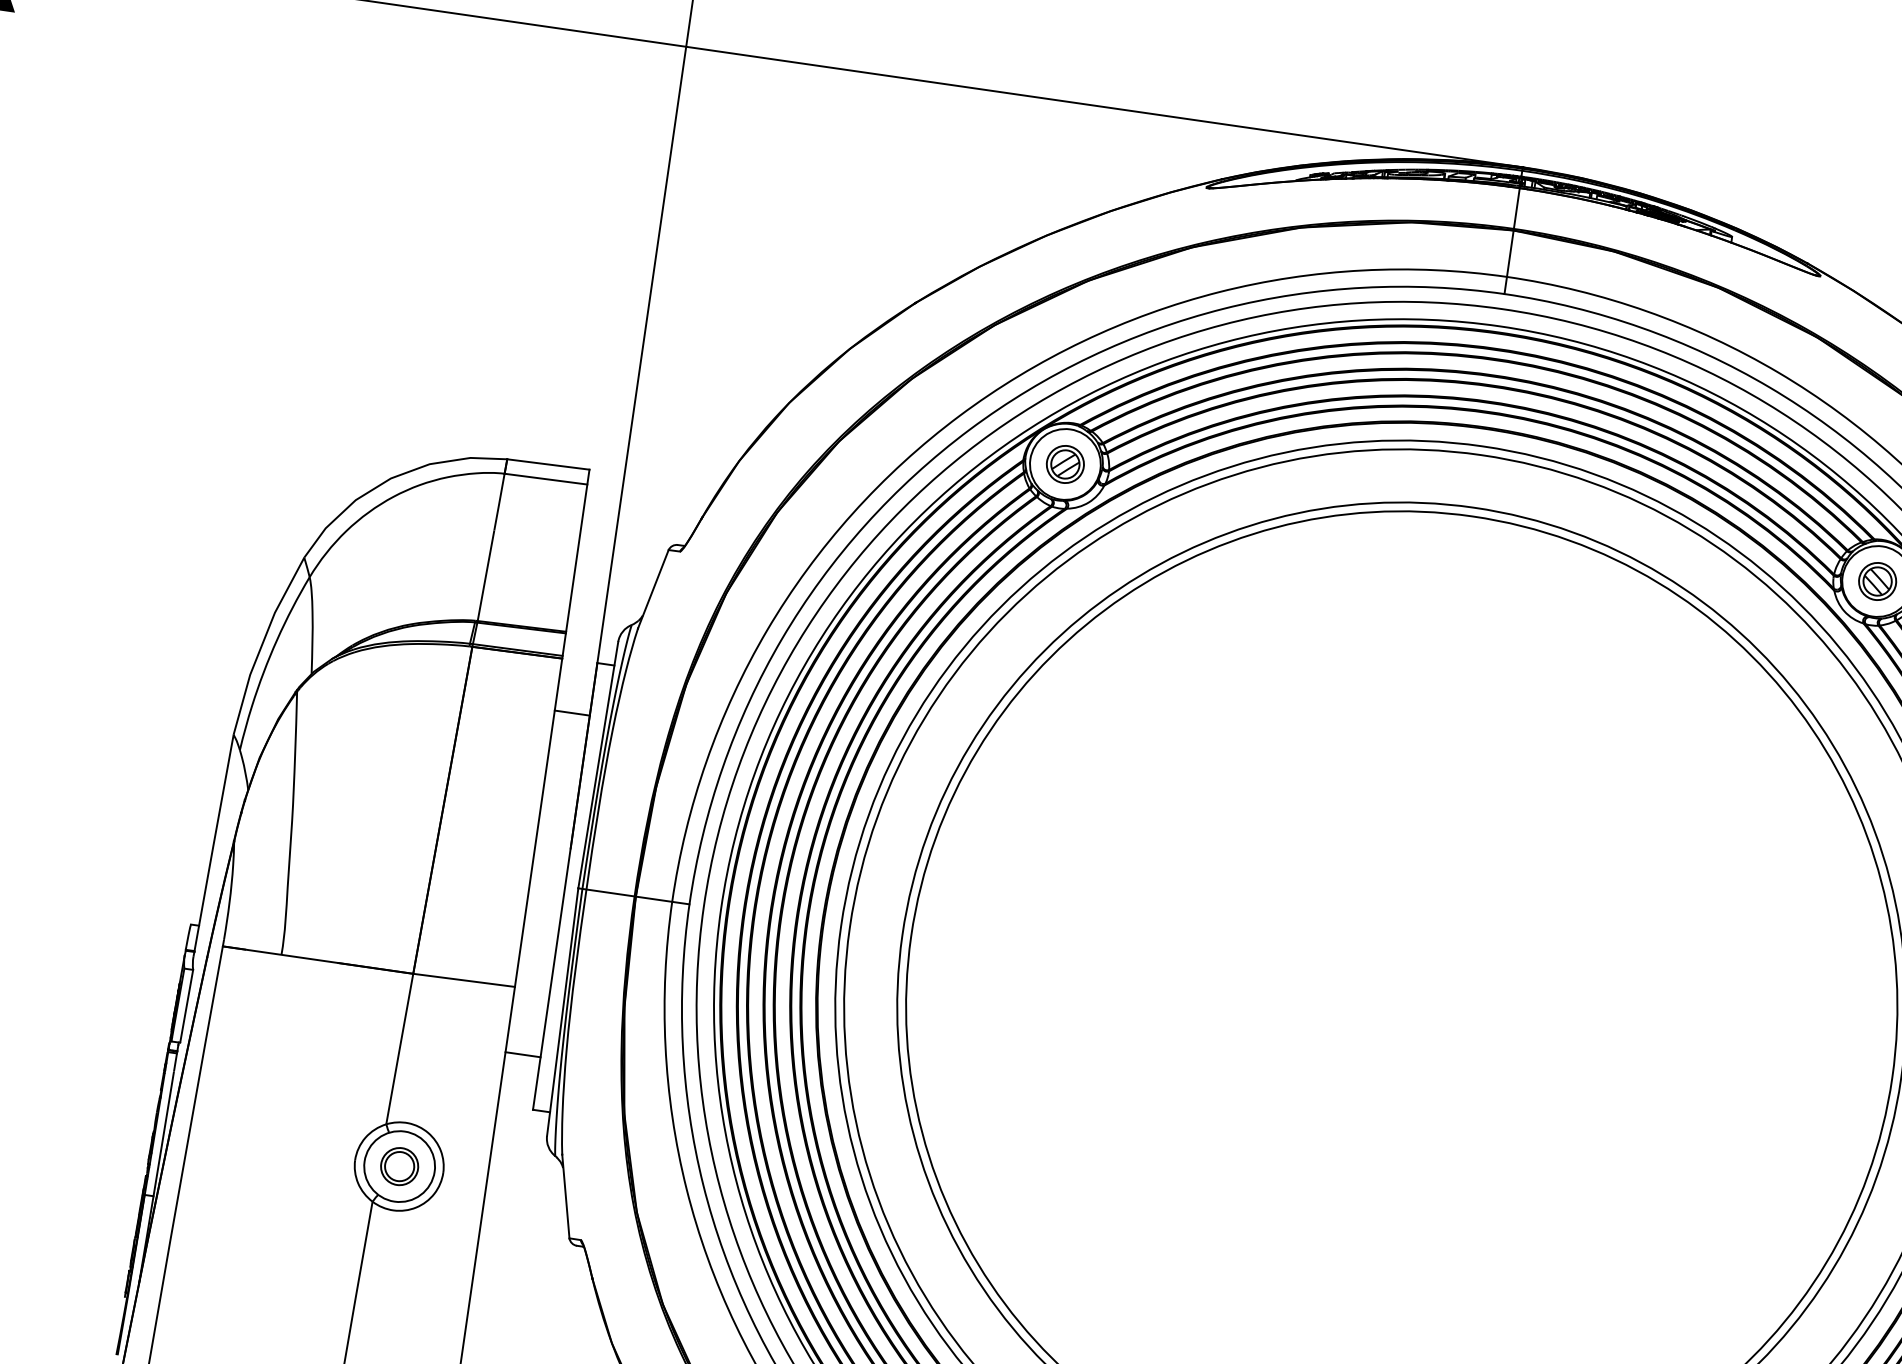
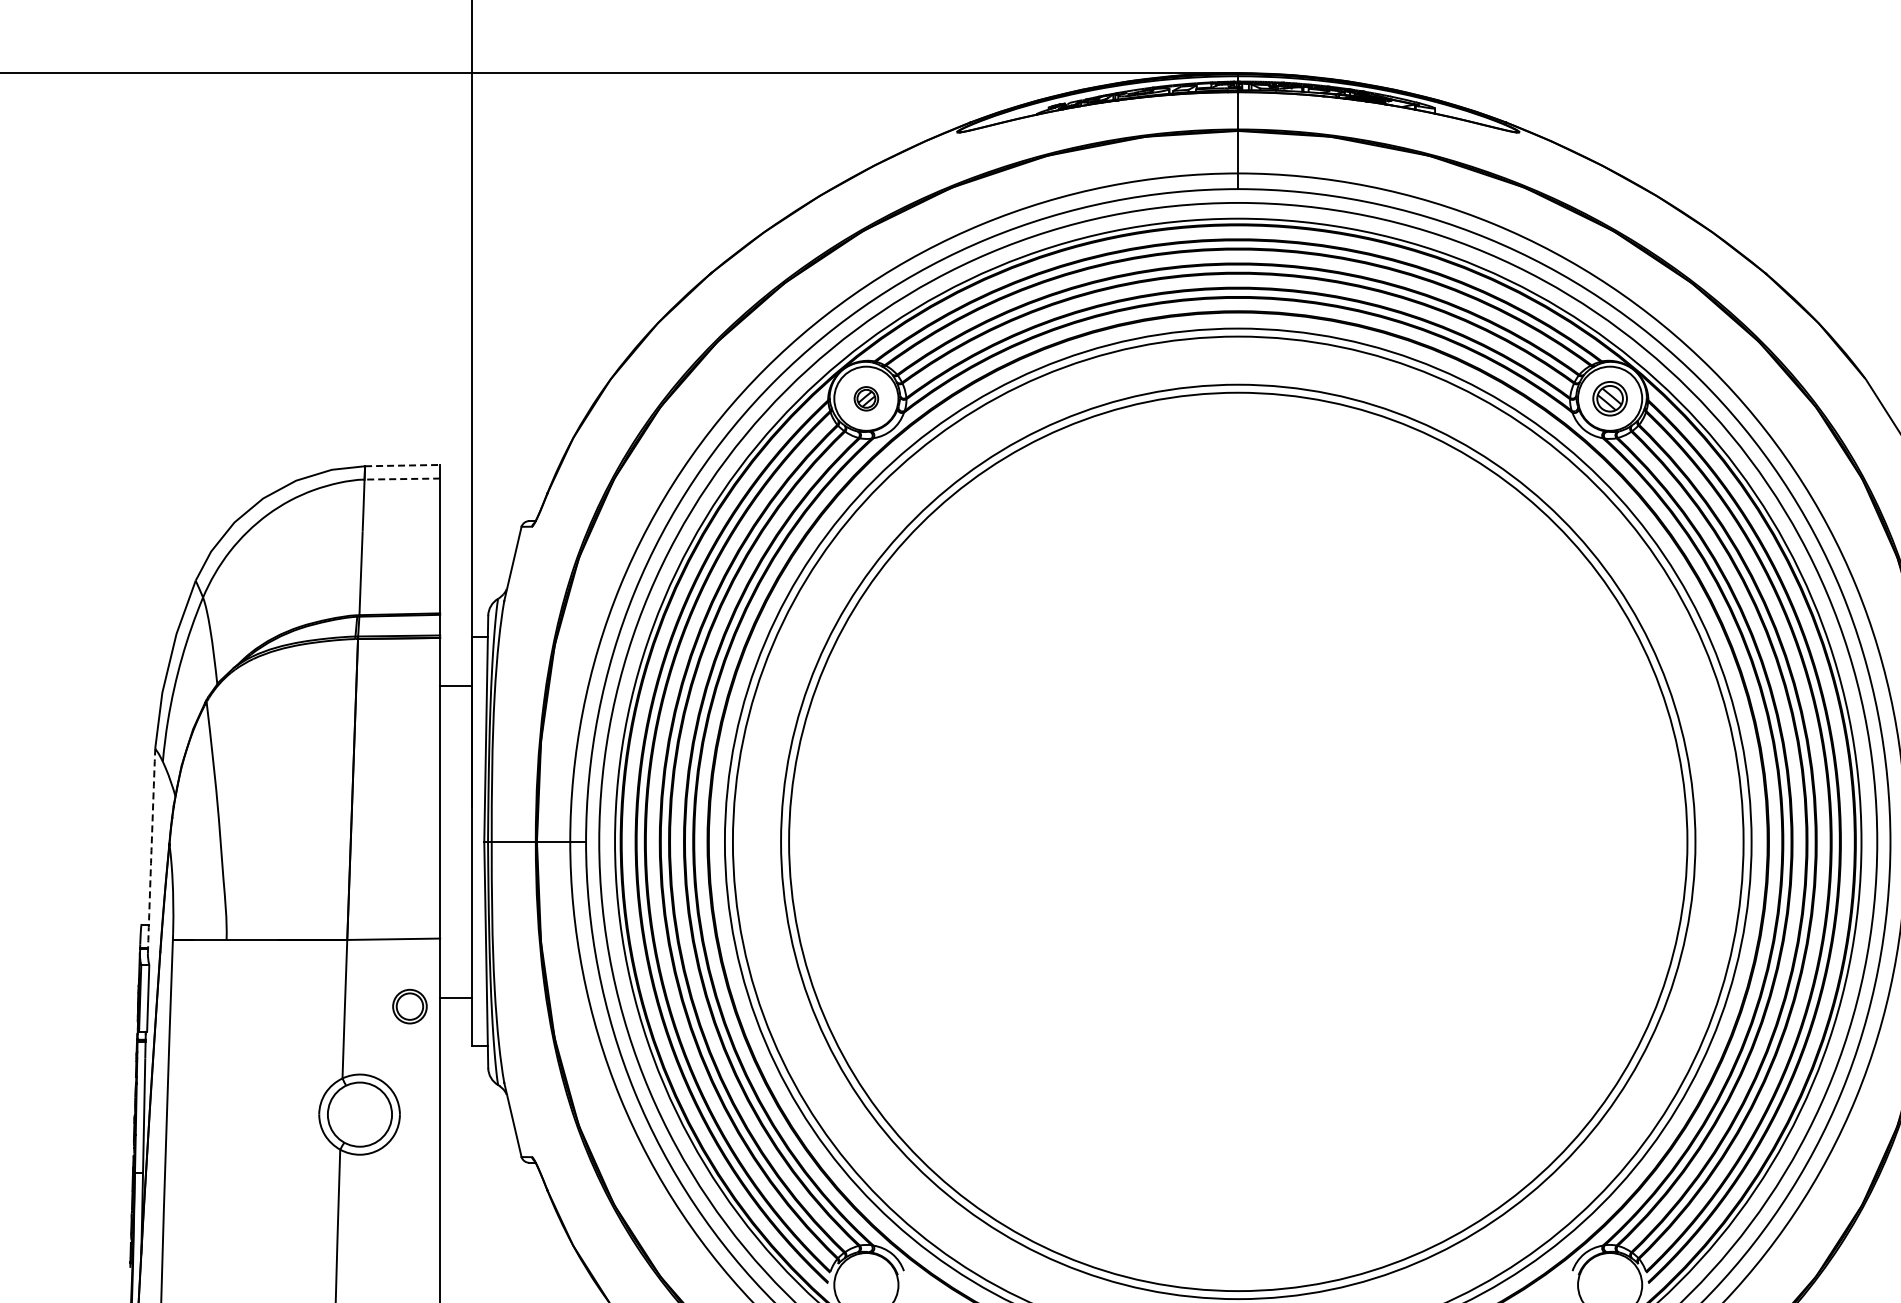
line: (548, 464) -> (402, 465), solid -> dashed
part: (1065, 464) -> (866, 398), size x0.7
line: (546, 479) -> (402, 479), solid -> dashed
arc: (213, 845) -> (151, 850), solid -> dashed
part: (399, 1166) -> (409, 1006), moved

